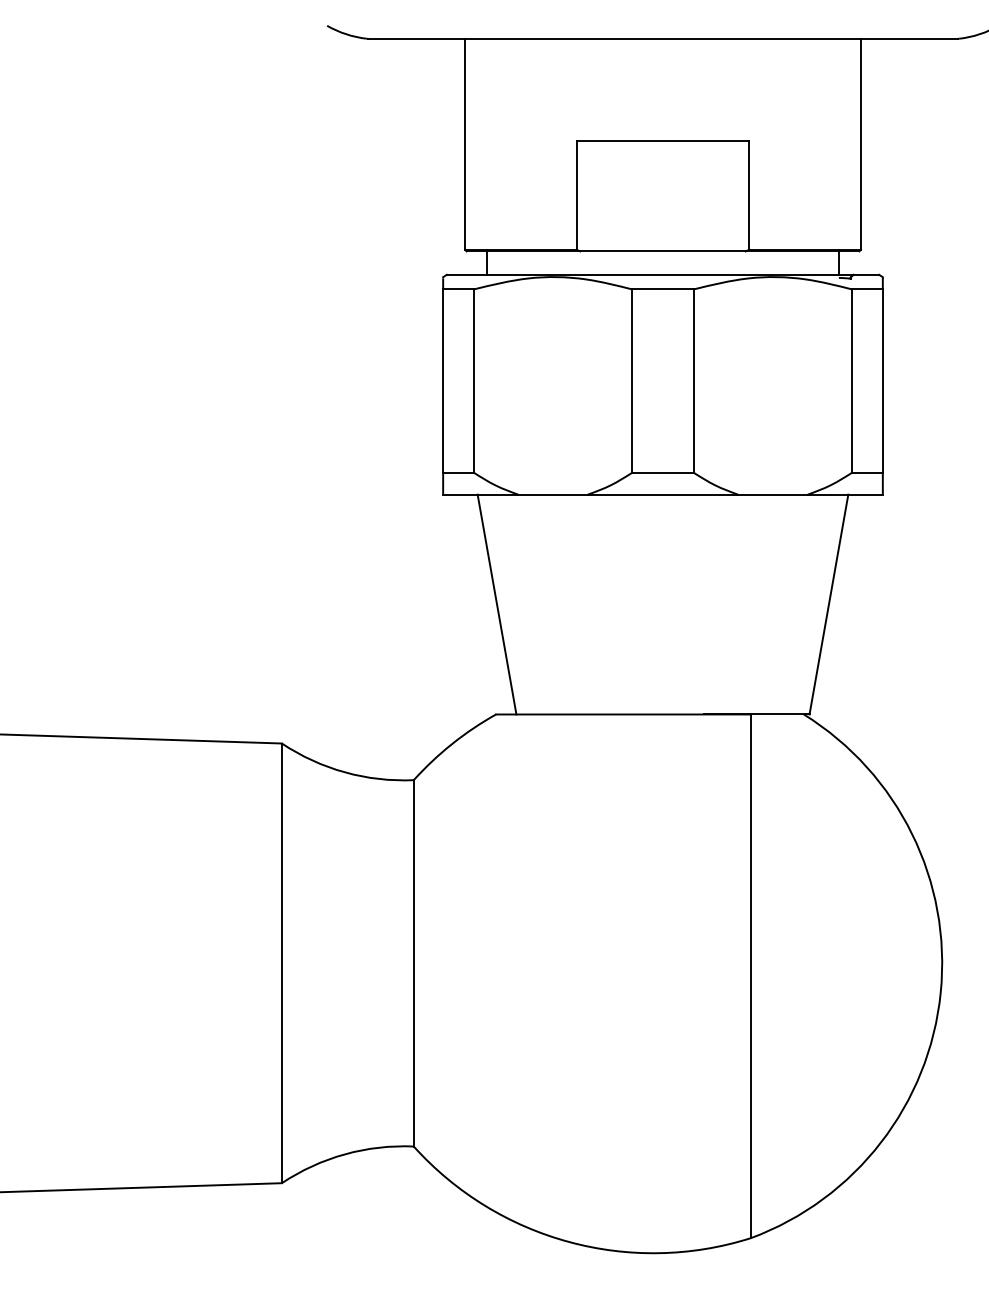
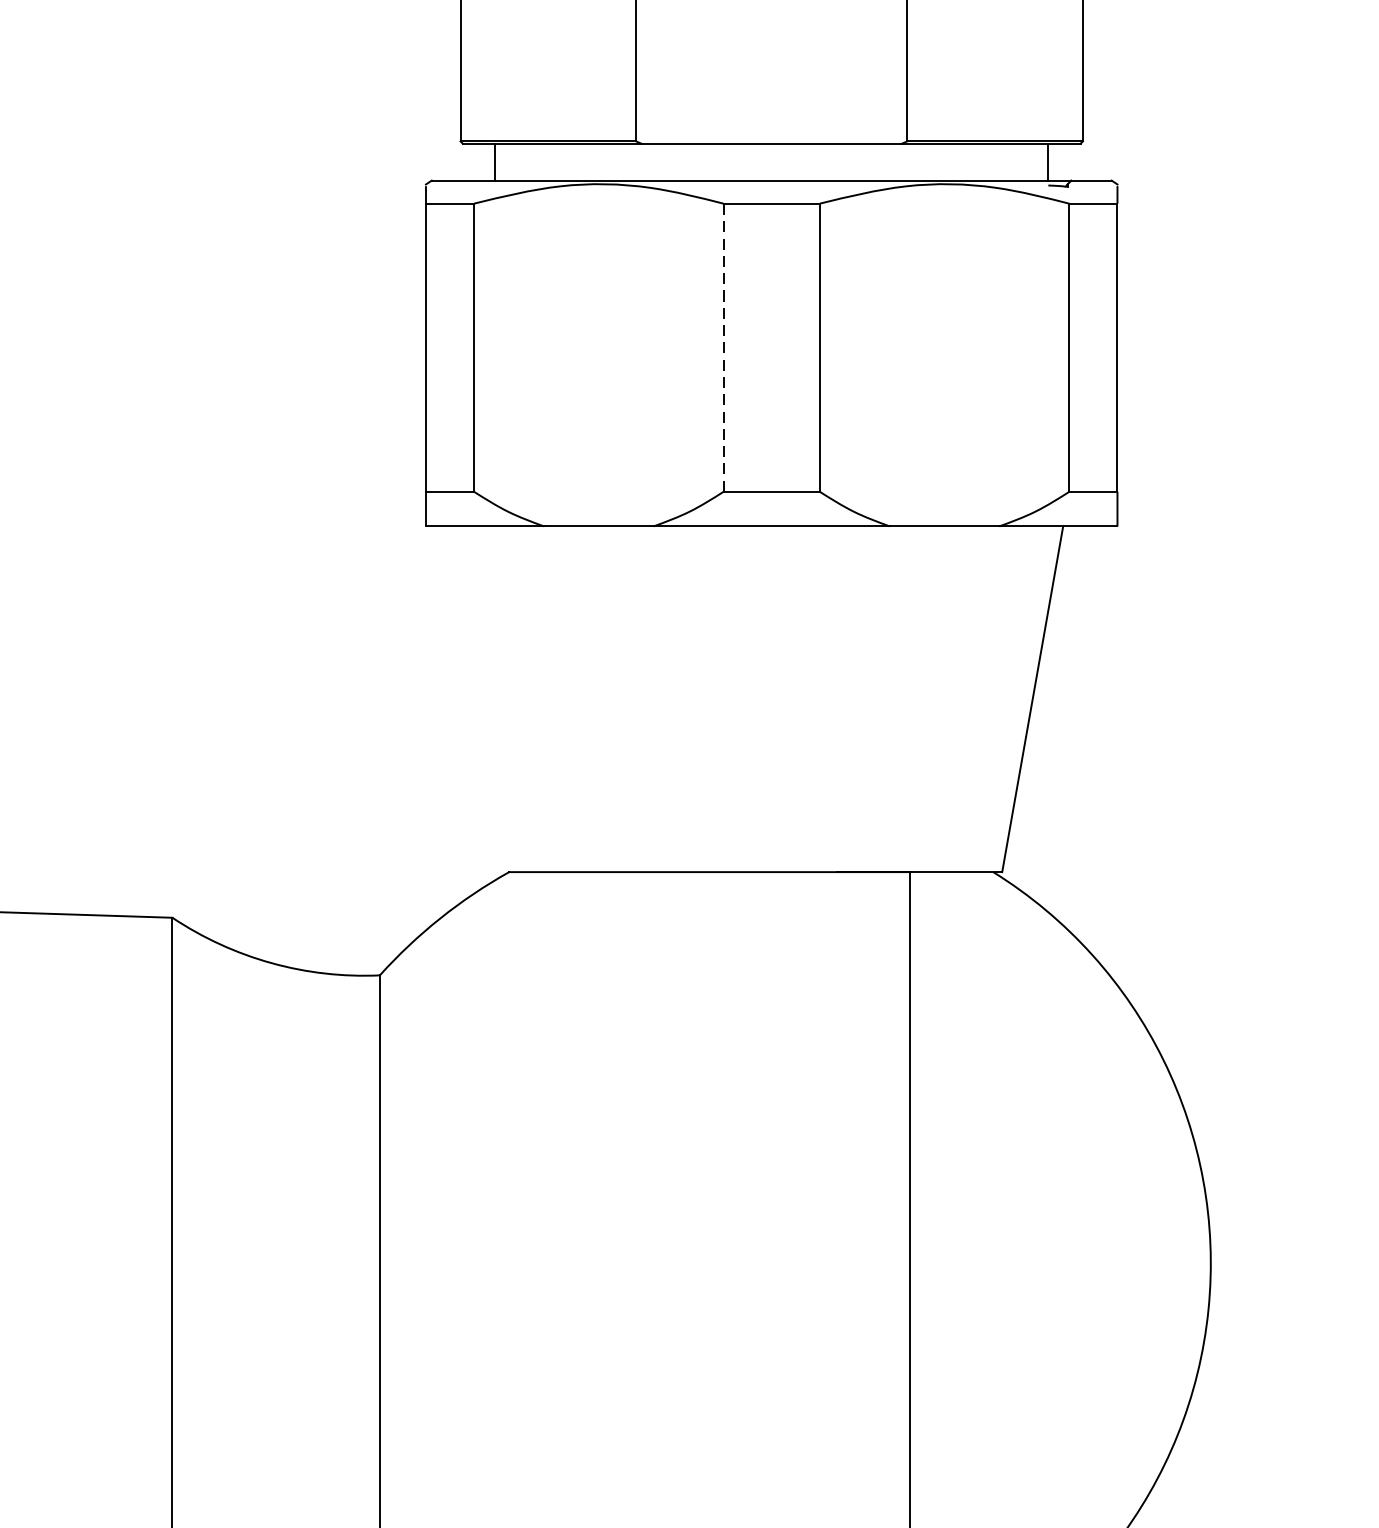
line: (632, 381) -> (723, 348), solid -> dashed
line: (496, 604) -> (509, 699), removed

